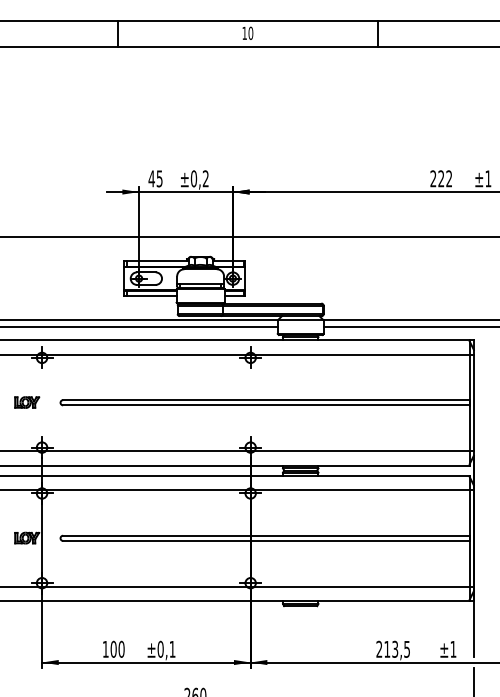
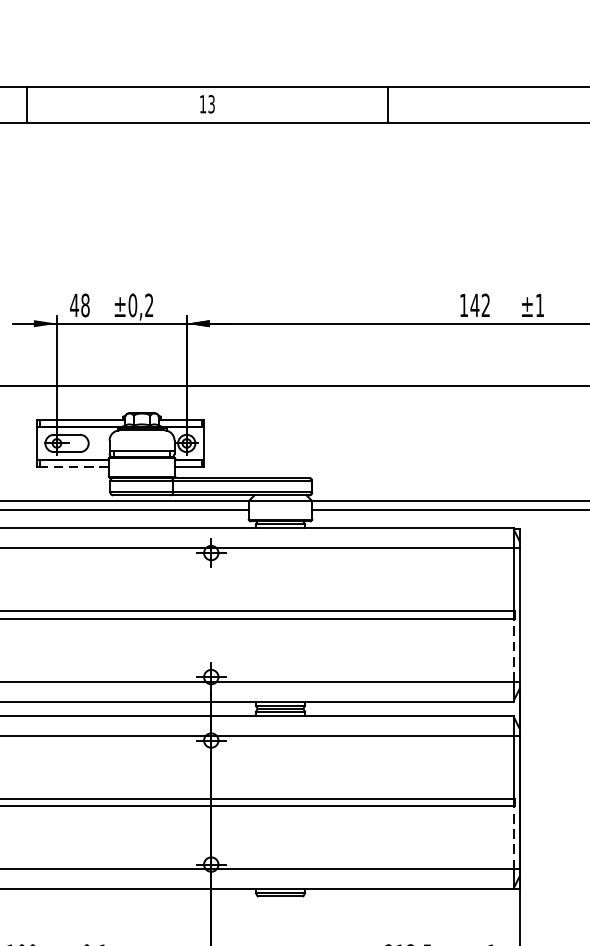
text: (250, 32) -> (211, 103), 10 -> 13
text: (159, 178) -> (85, 304), 45 -> 48
text: (437, 178) -> (469, 304), 222 -> 142
line: (151, 295) -> (74, 466), solid -> dashed
line: (469, 428) -> (513, 650), solid -> dashed
line: (469, 563) -> (513, 837), solid -> dashed

